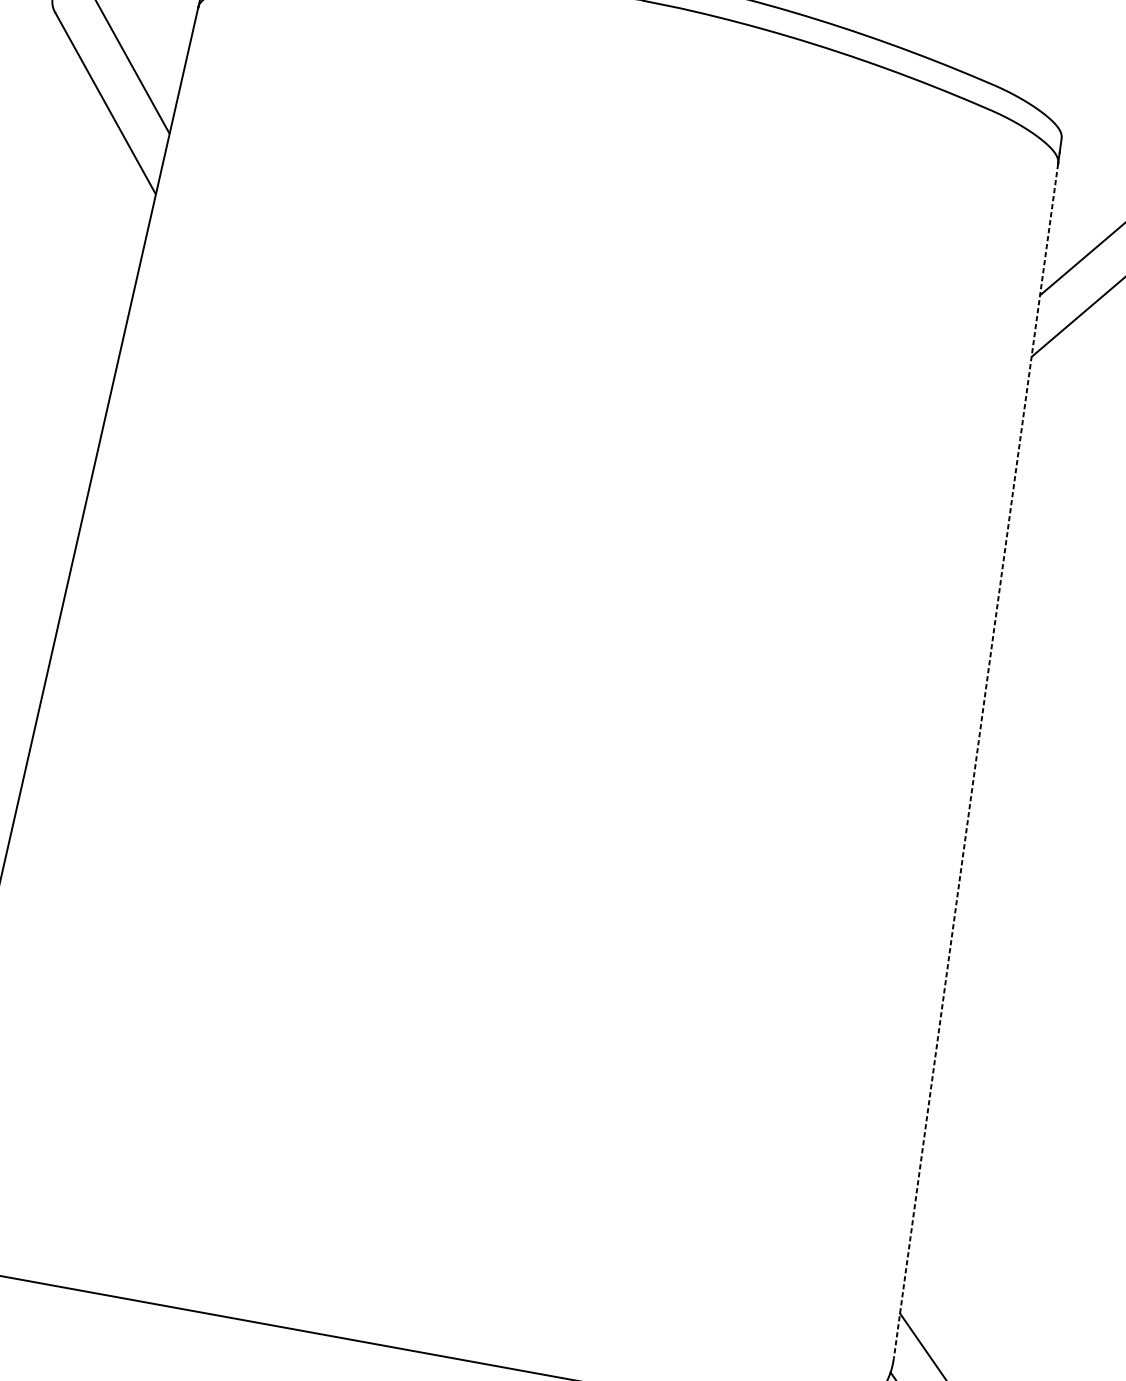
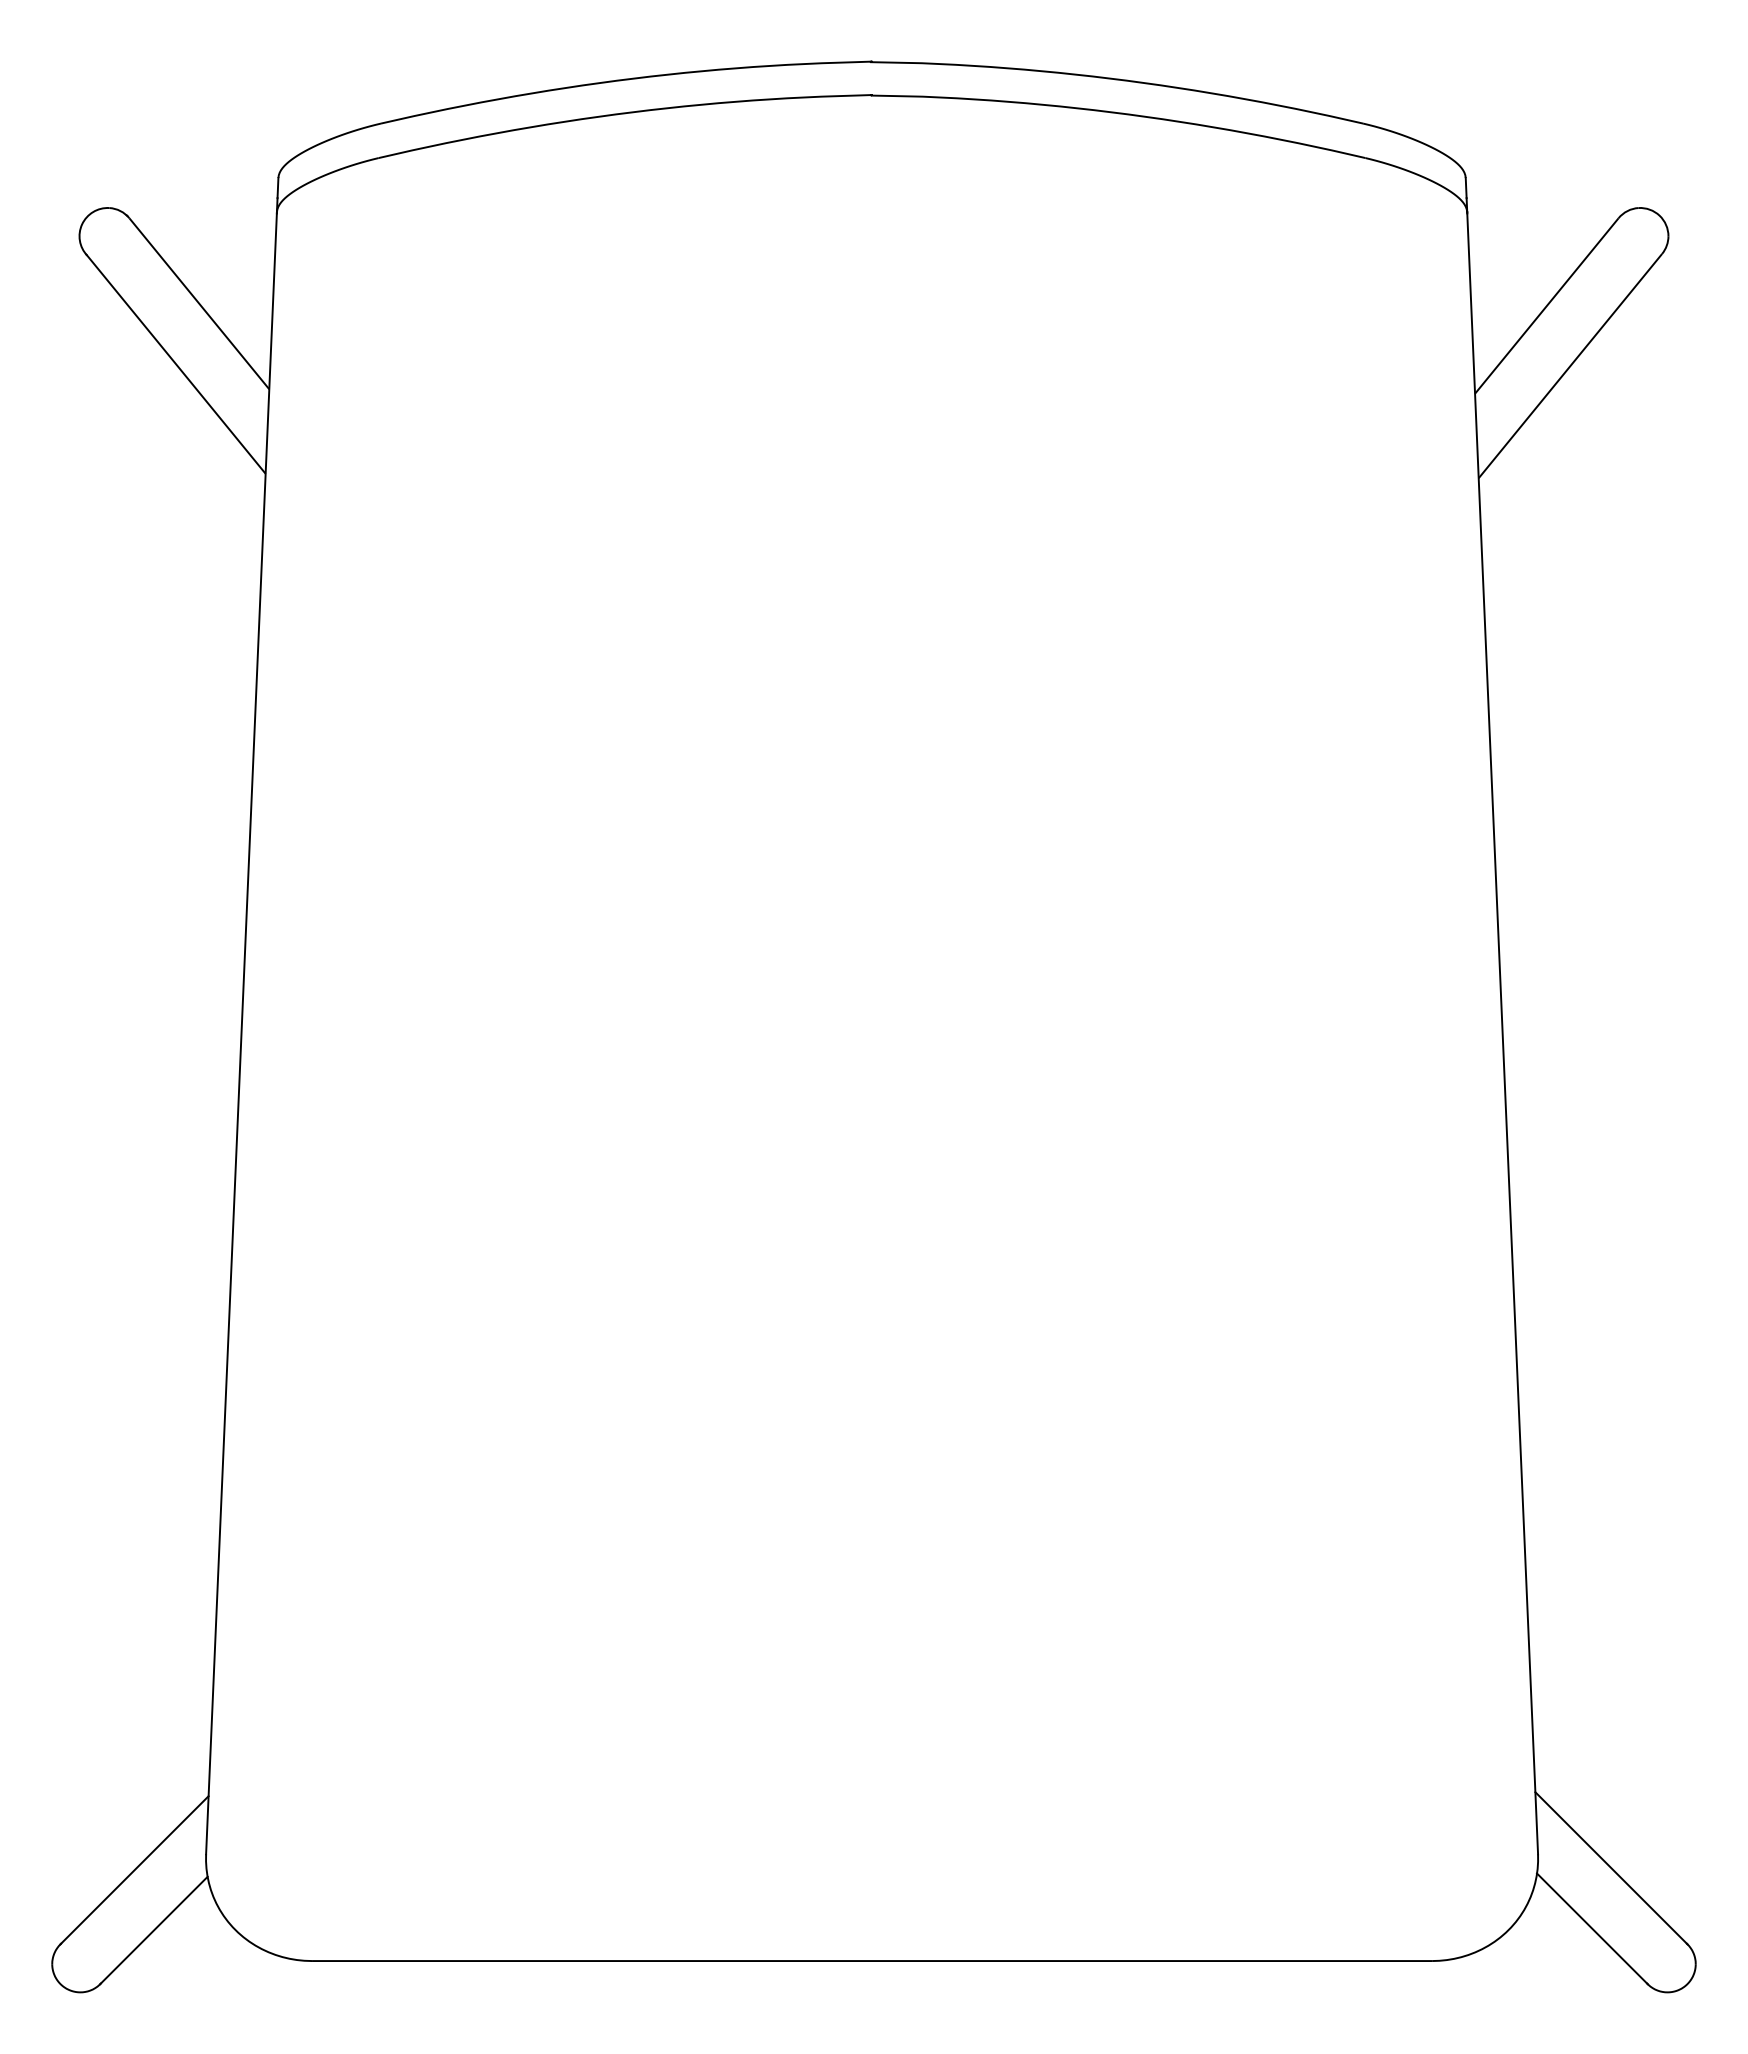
line: (975, 761) -> (1502, 1034), dashed -> solid

